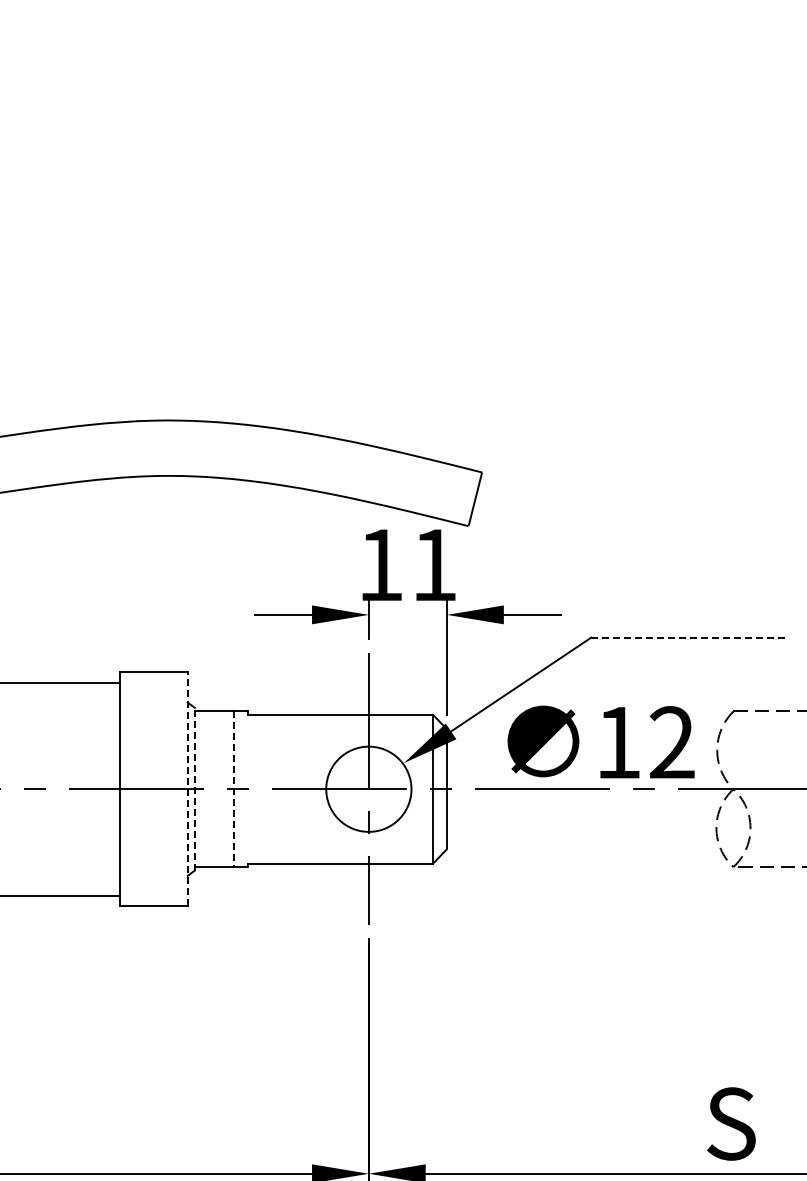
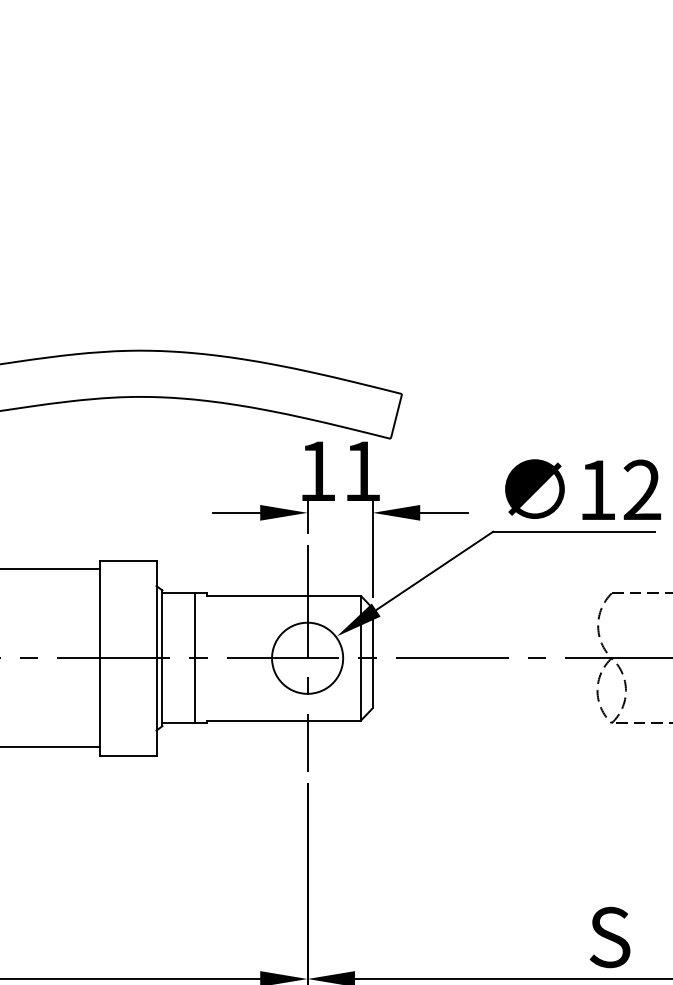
line: (688, 637) -> (574, 531), dashed -> solid
text: (600, 741) -> (582, 489), moved
line: (187, 788) -> (156, 657), dashed -> solid
line: (194, 788) -> (162, 657), dashed -> solid
line: (233, 789) -> (194, 658), dashed -> solid

